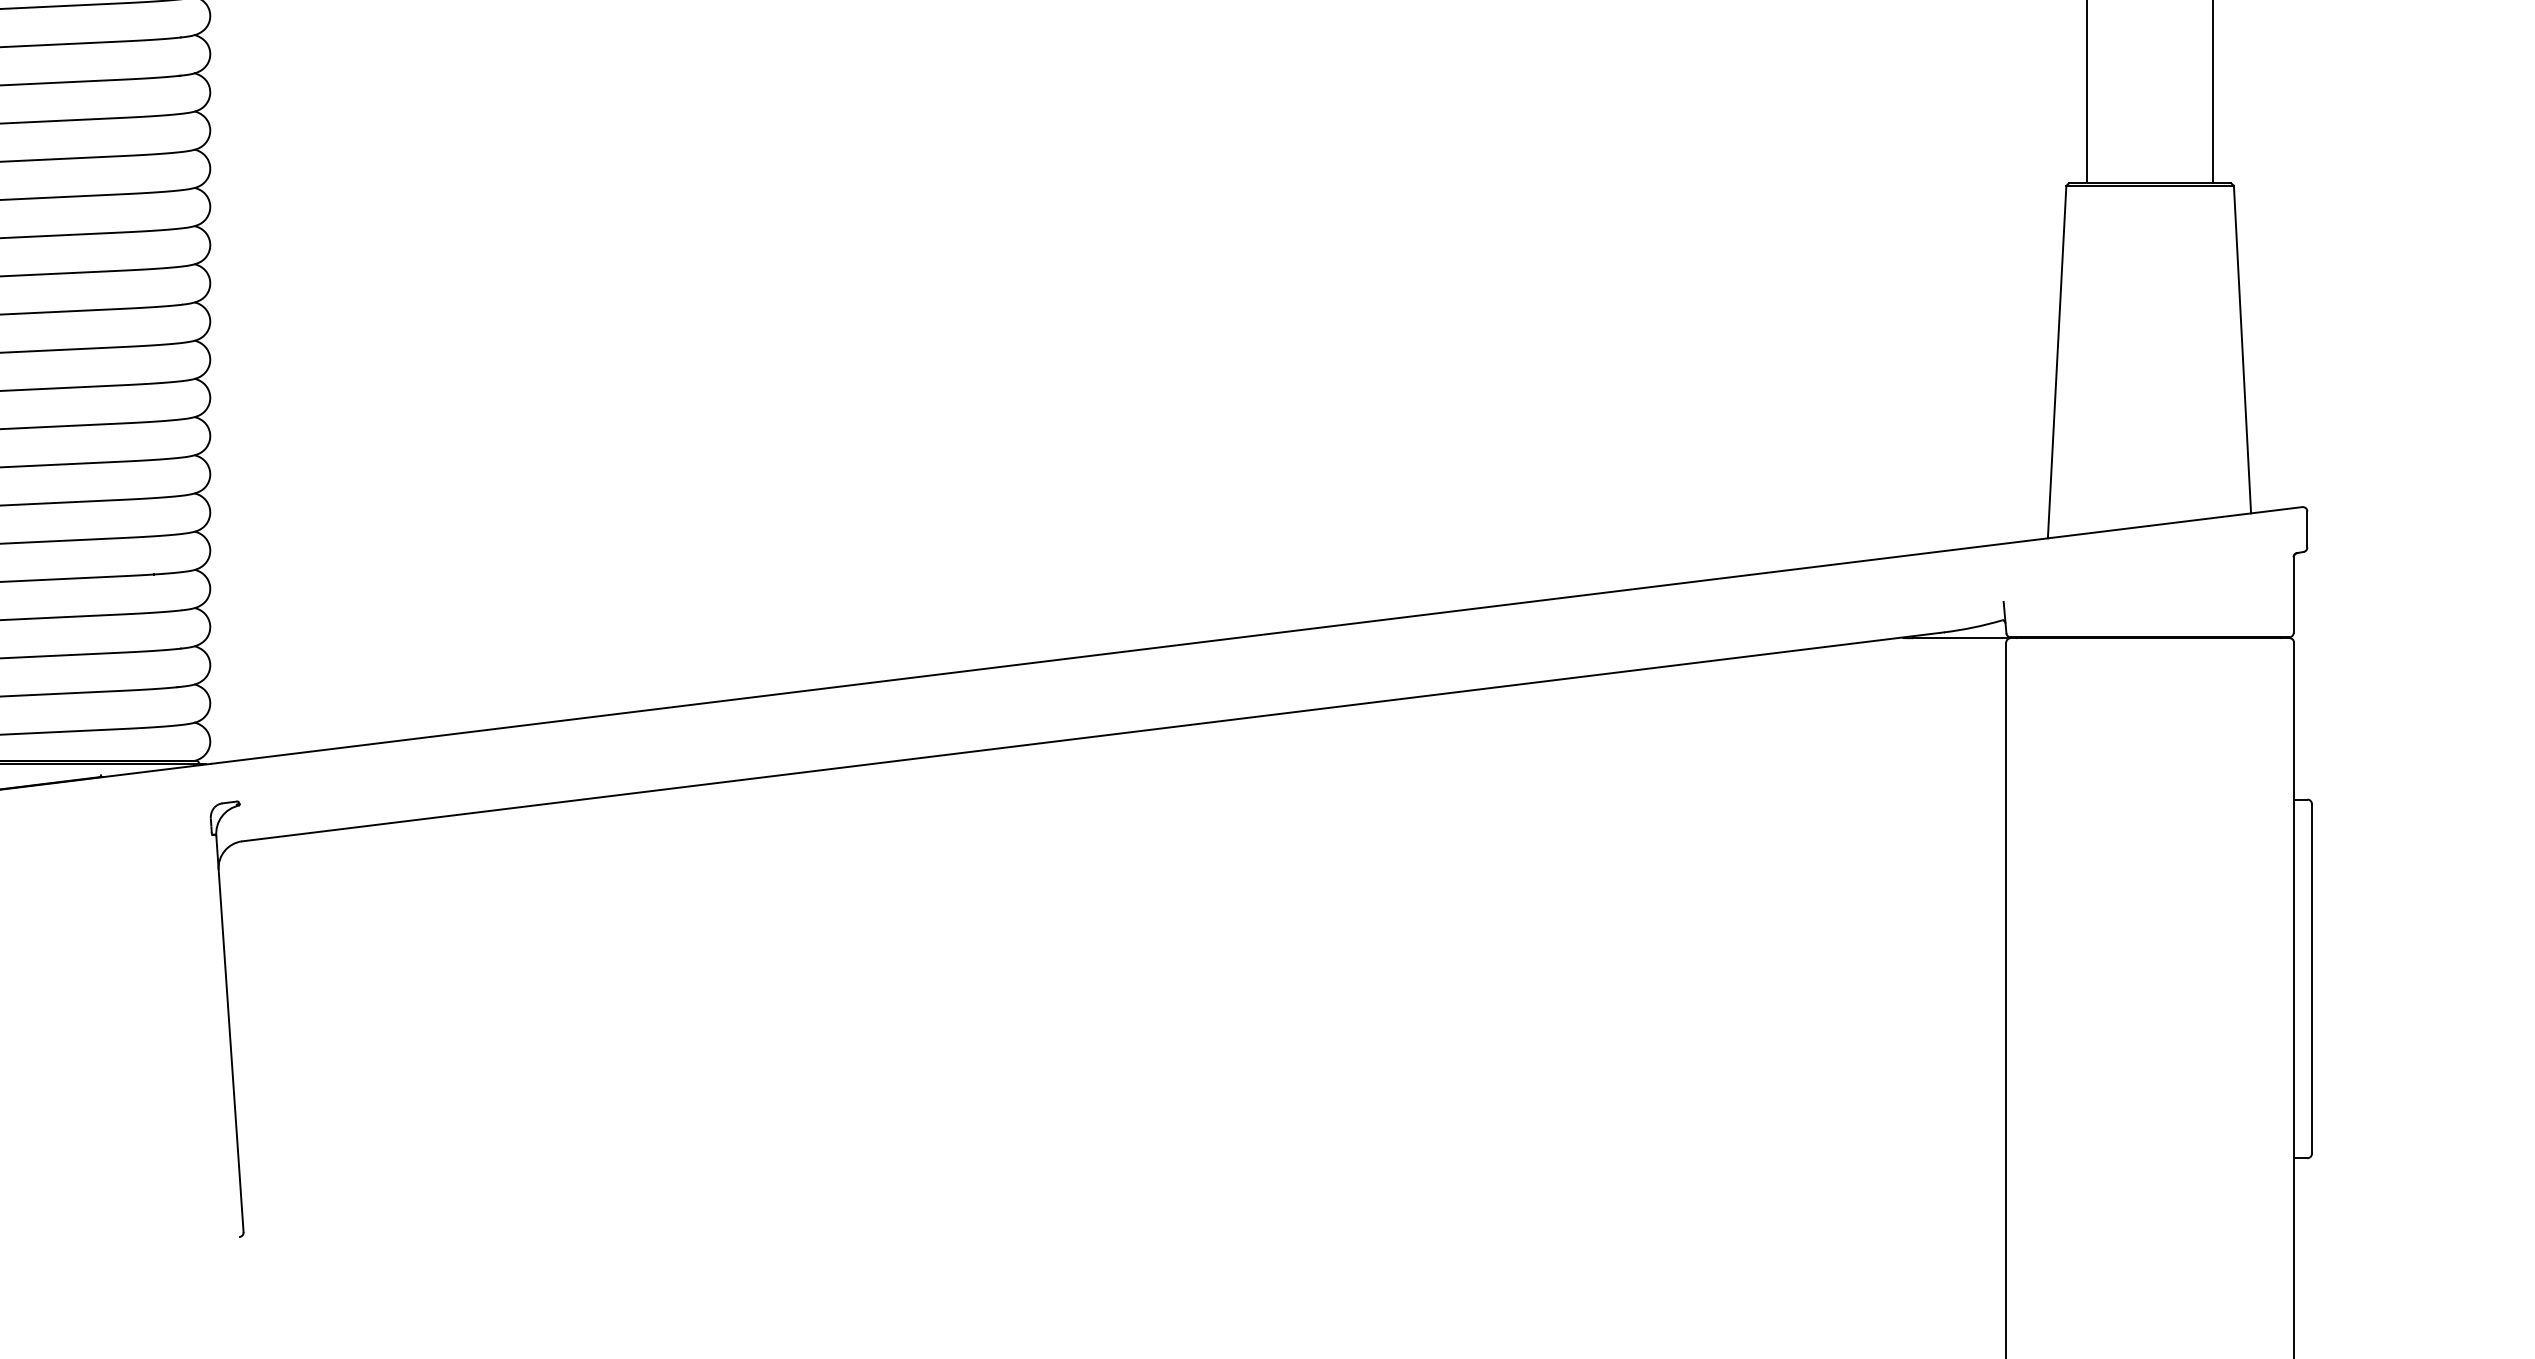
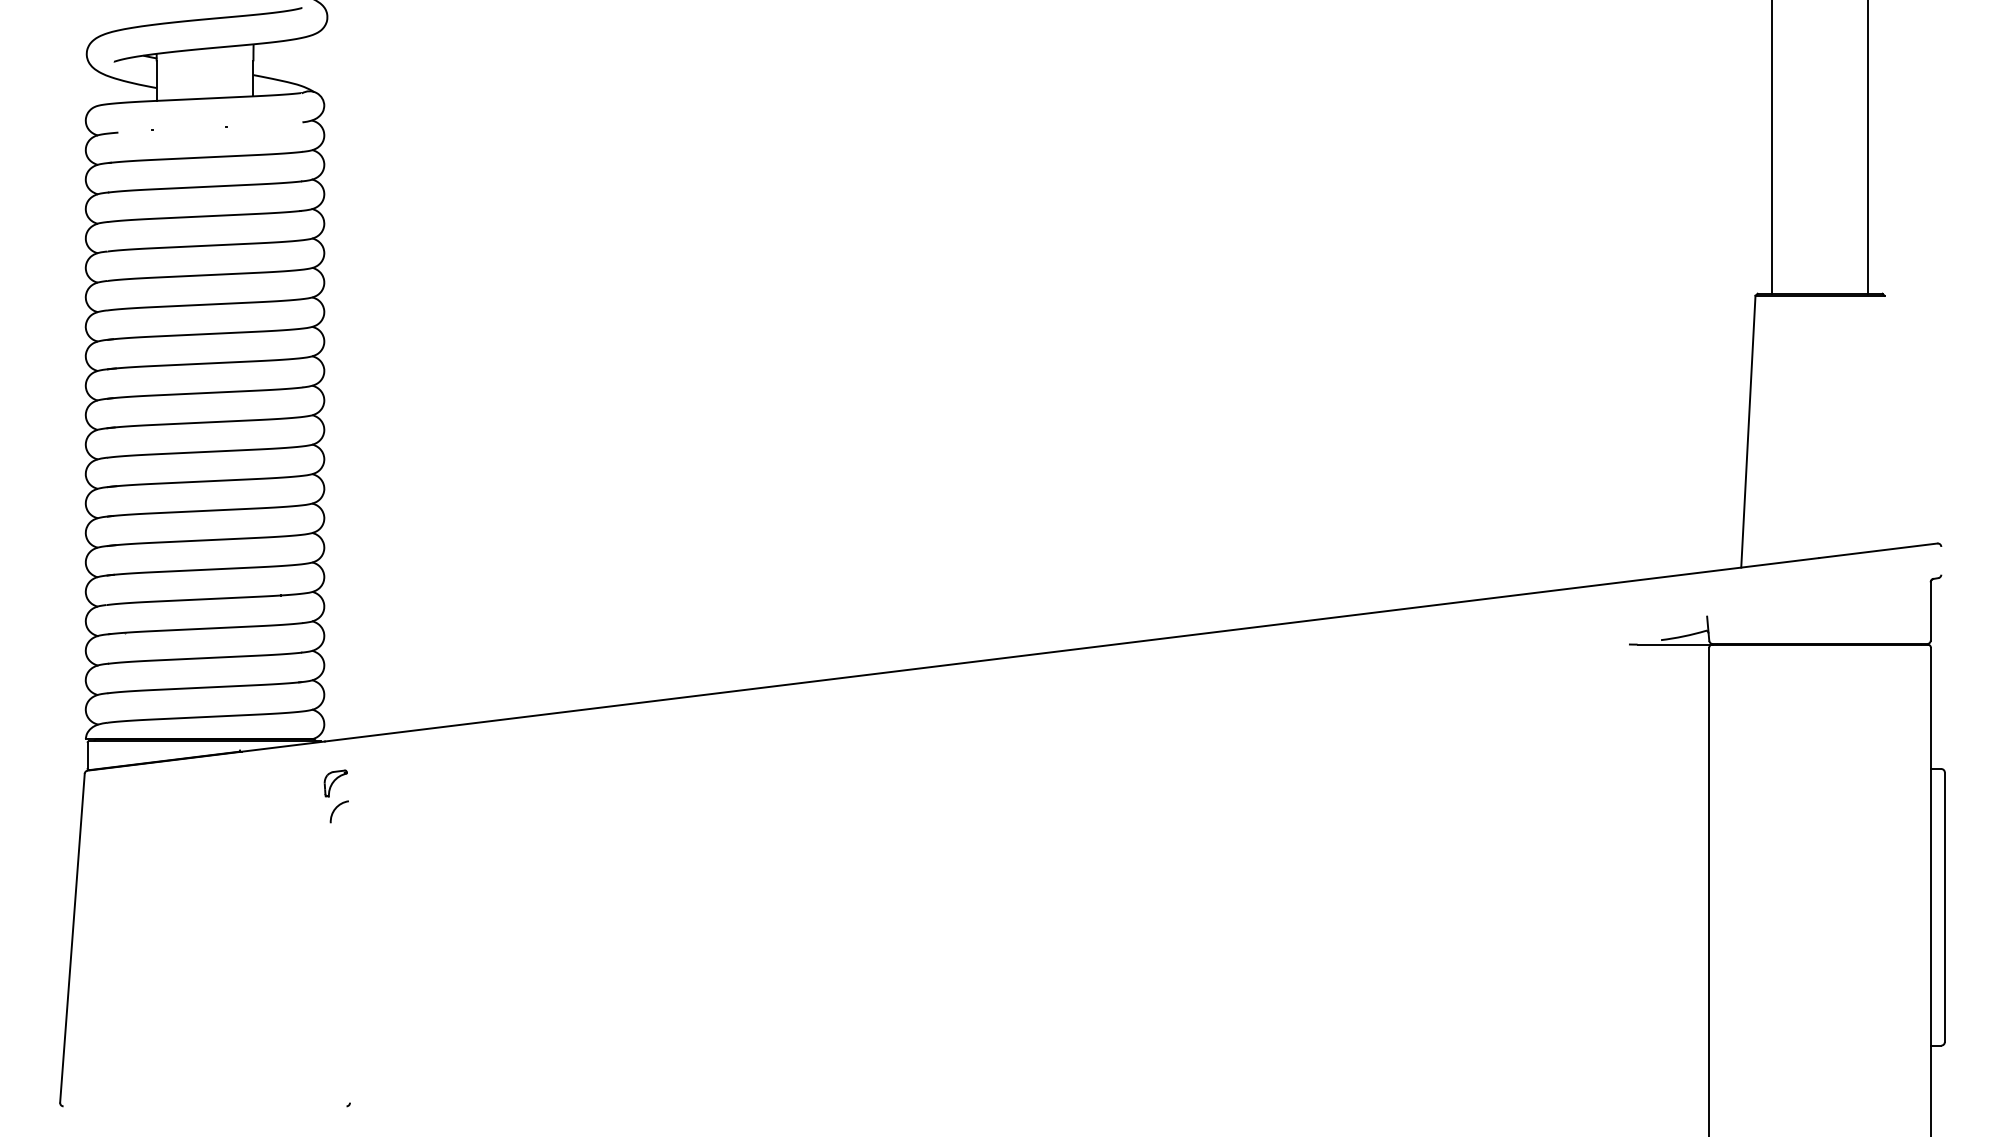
line: (2241, 348) -> (1890, 421), removed
line: (2307, 529) -> (1941, 560), removed
line: (1092, 736) -> (1004, 720), removed
line: (229, 1033) -> (339, 949), removed

